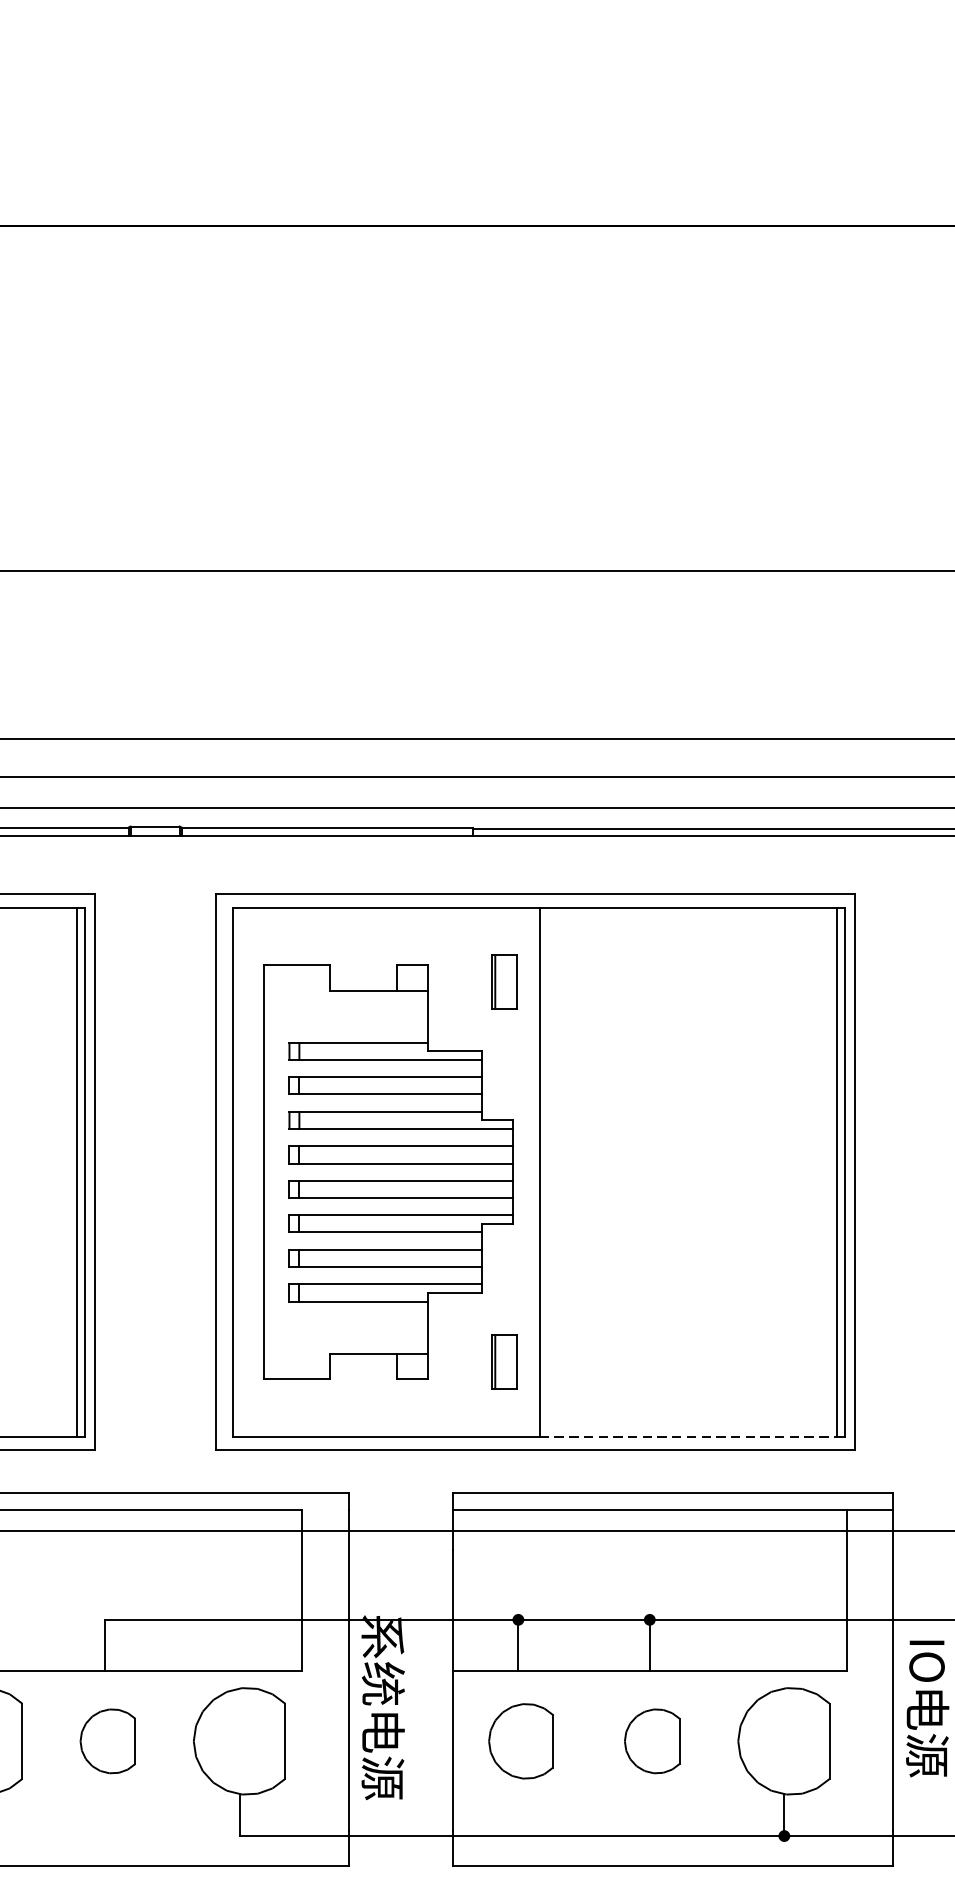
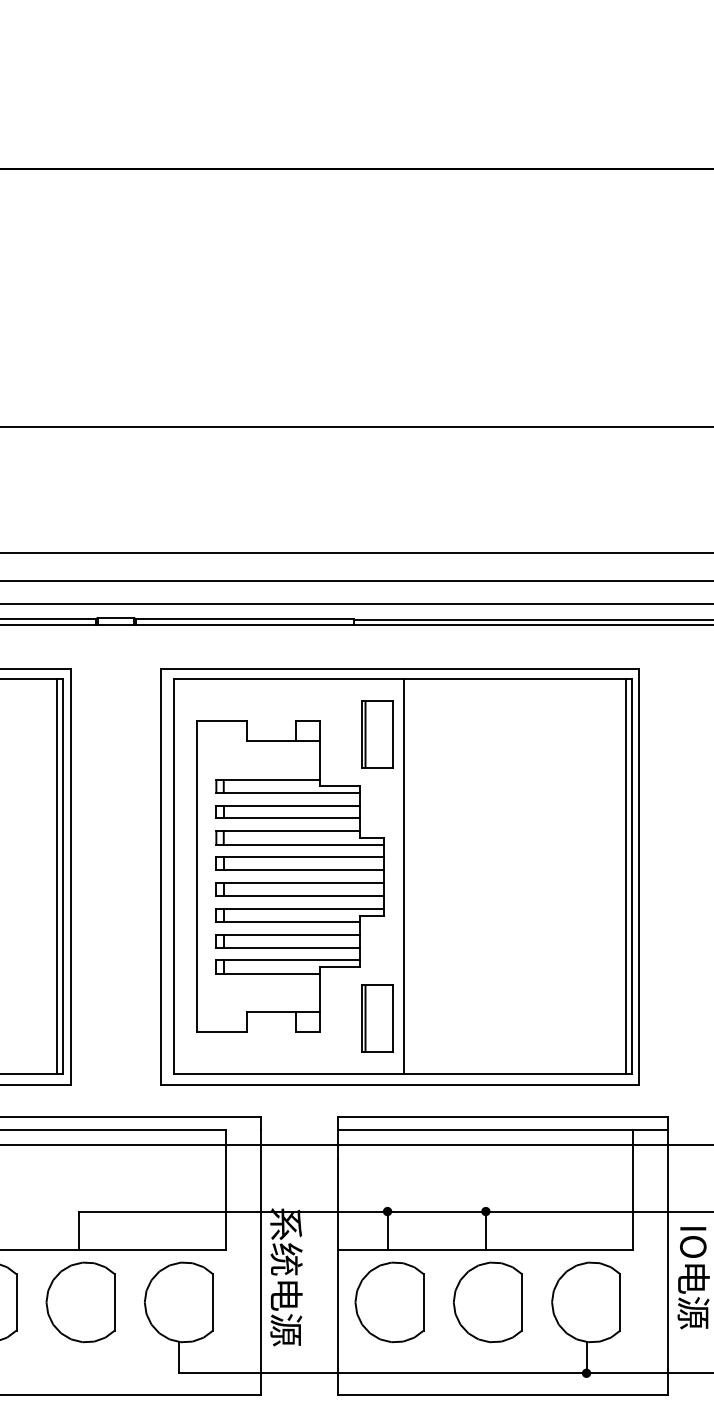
part: (504, 982) -> (377, 734), size x1.67
part: (504, 1361) -> (377, 1018), size x1.67
line: (689, 1436) -> (515, 1074), dashed -> solid
part: (107, 1741) -> (80, 1302), size x1.67
part: (520, 1741) -> (389, 1302), size x1.43
part: (651, 1741) -> (487, 1302), size x1.67

